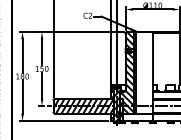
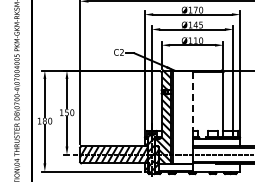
line: (152, 59) -> (192, 102), solid -> dashed

